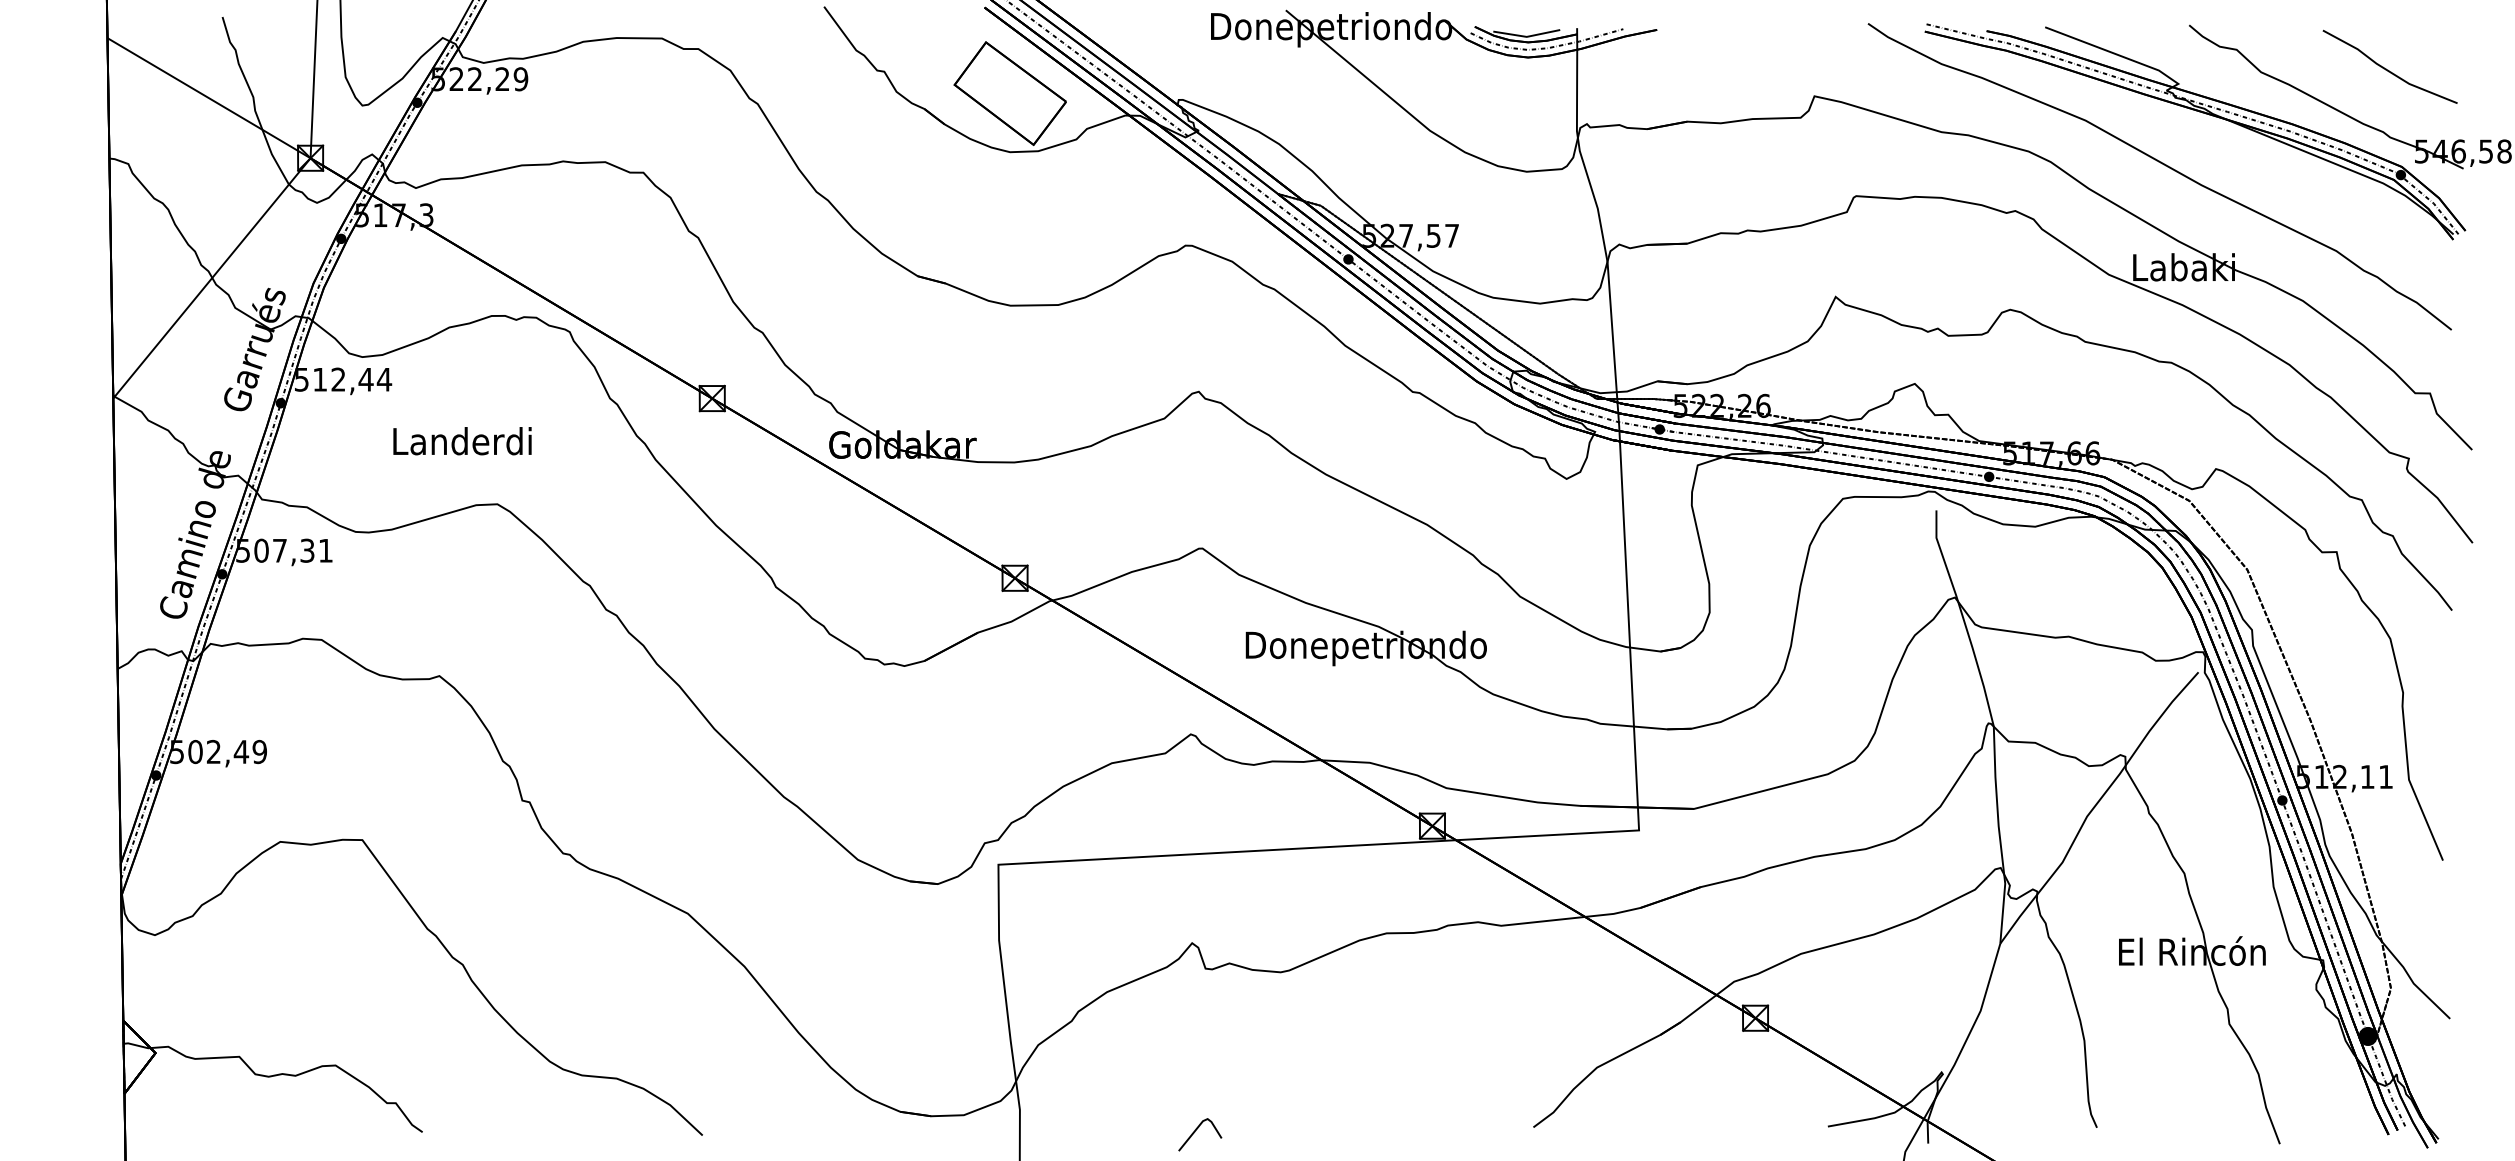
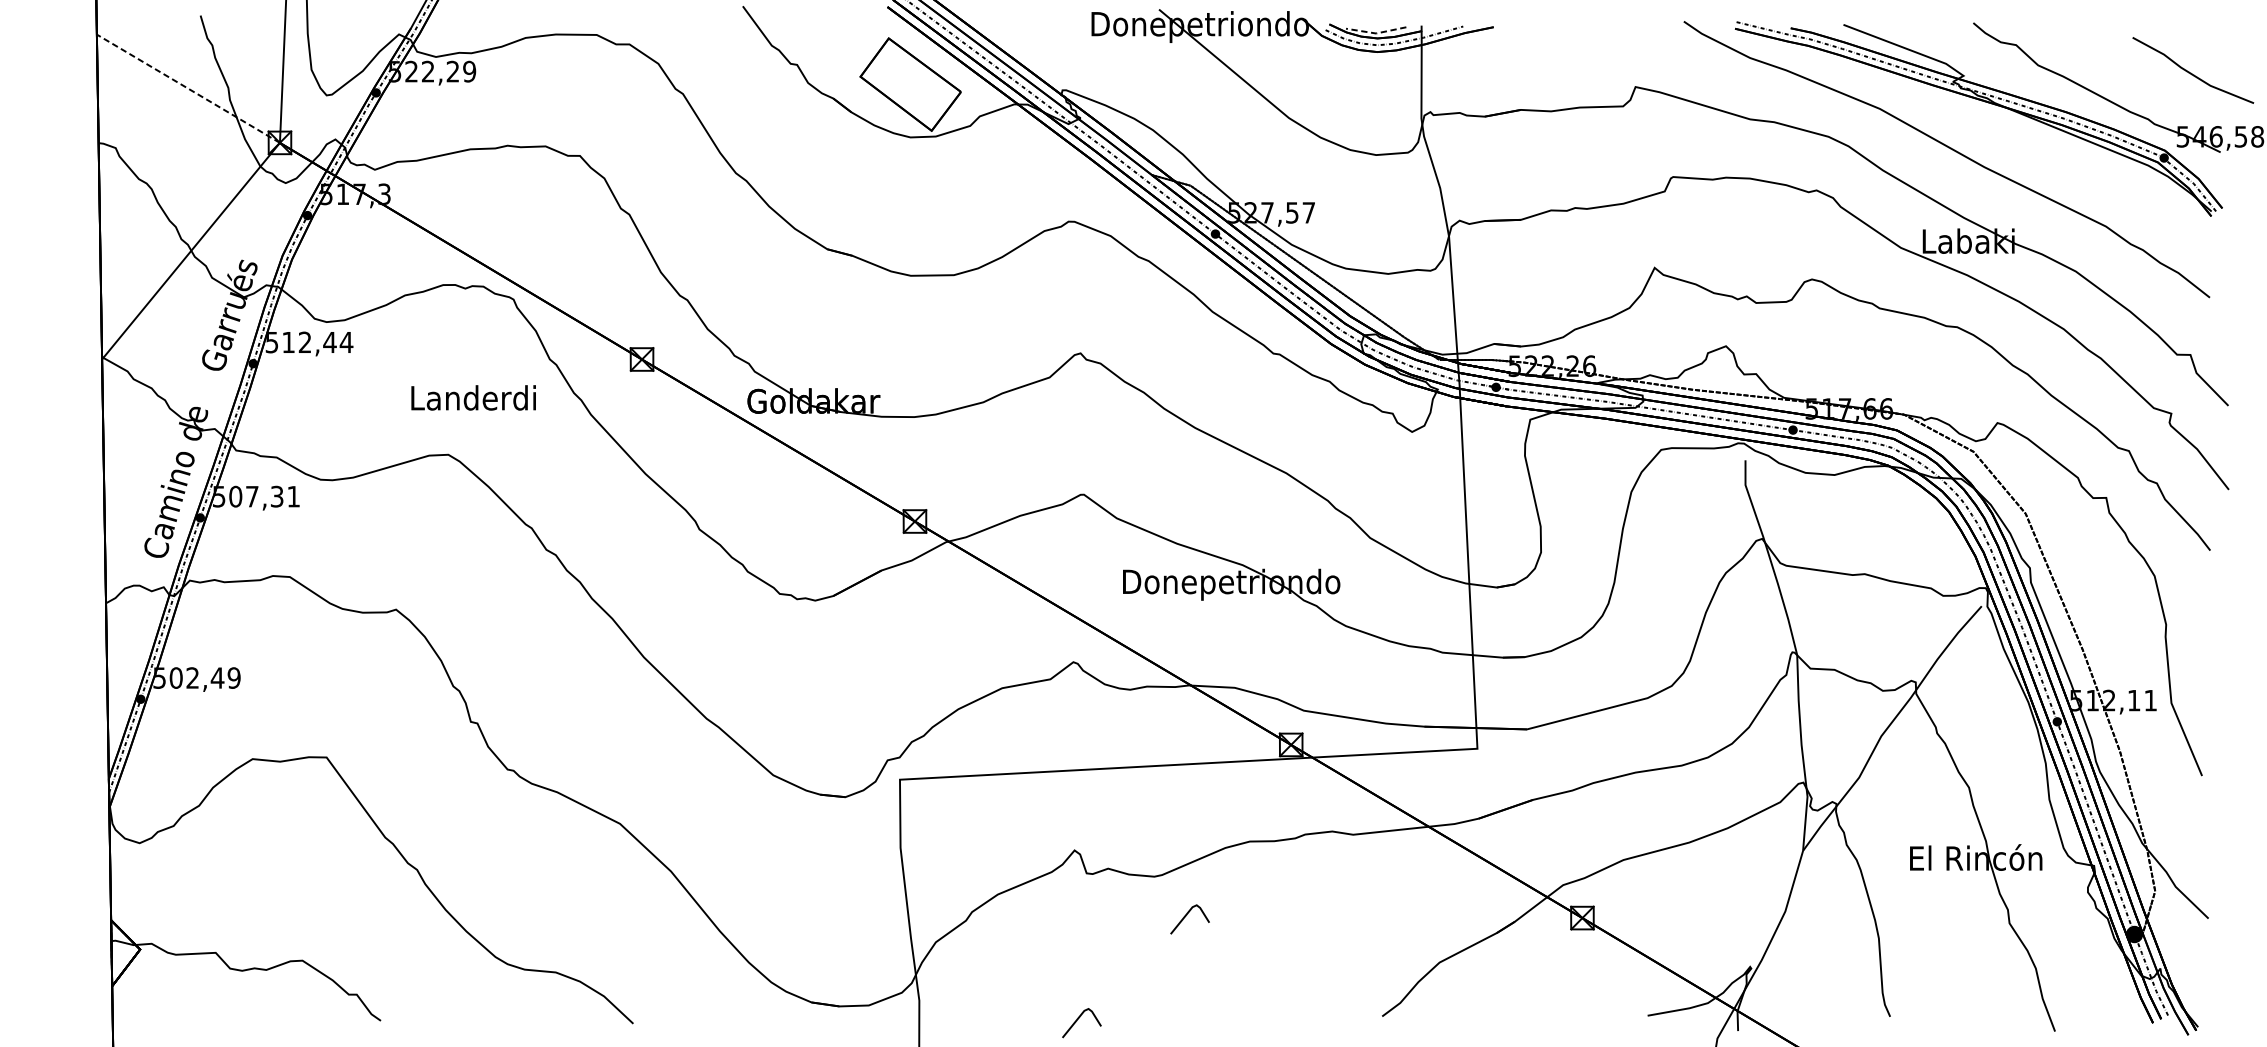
line: (1526, 36) -> (1375, 33), solid -> dashed
line: (2388, 69) -> (2191, 72), moved
line: (209, 98) -> (188, 89), solid -> dashed
text: (462, 441) -> (473, 398), moved
line: (1315, 1017) -> (1185, 917), added

